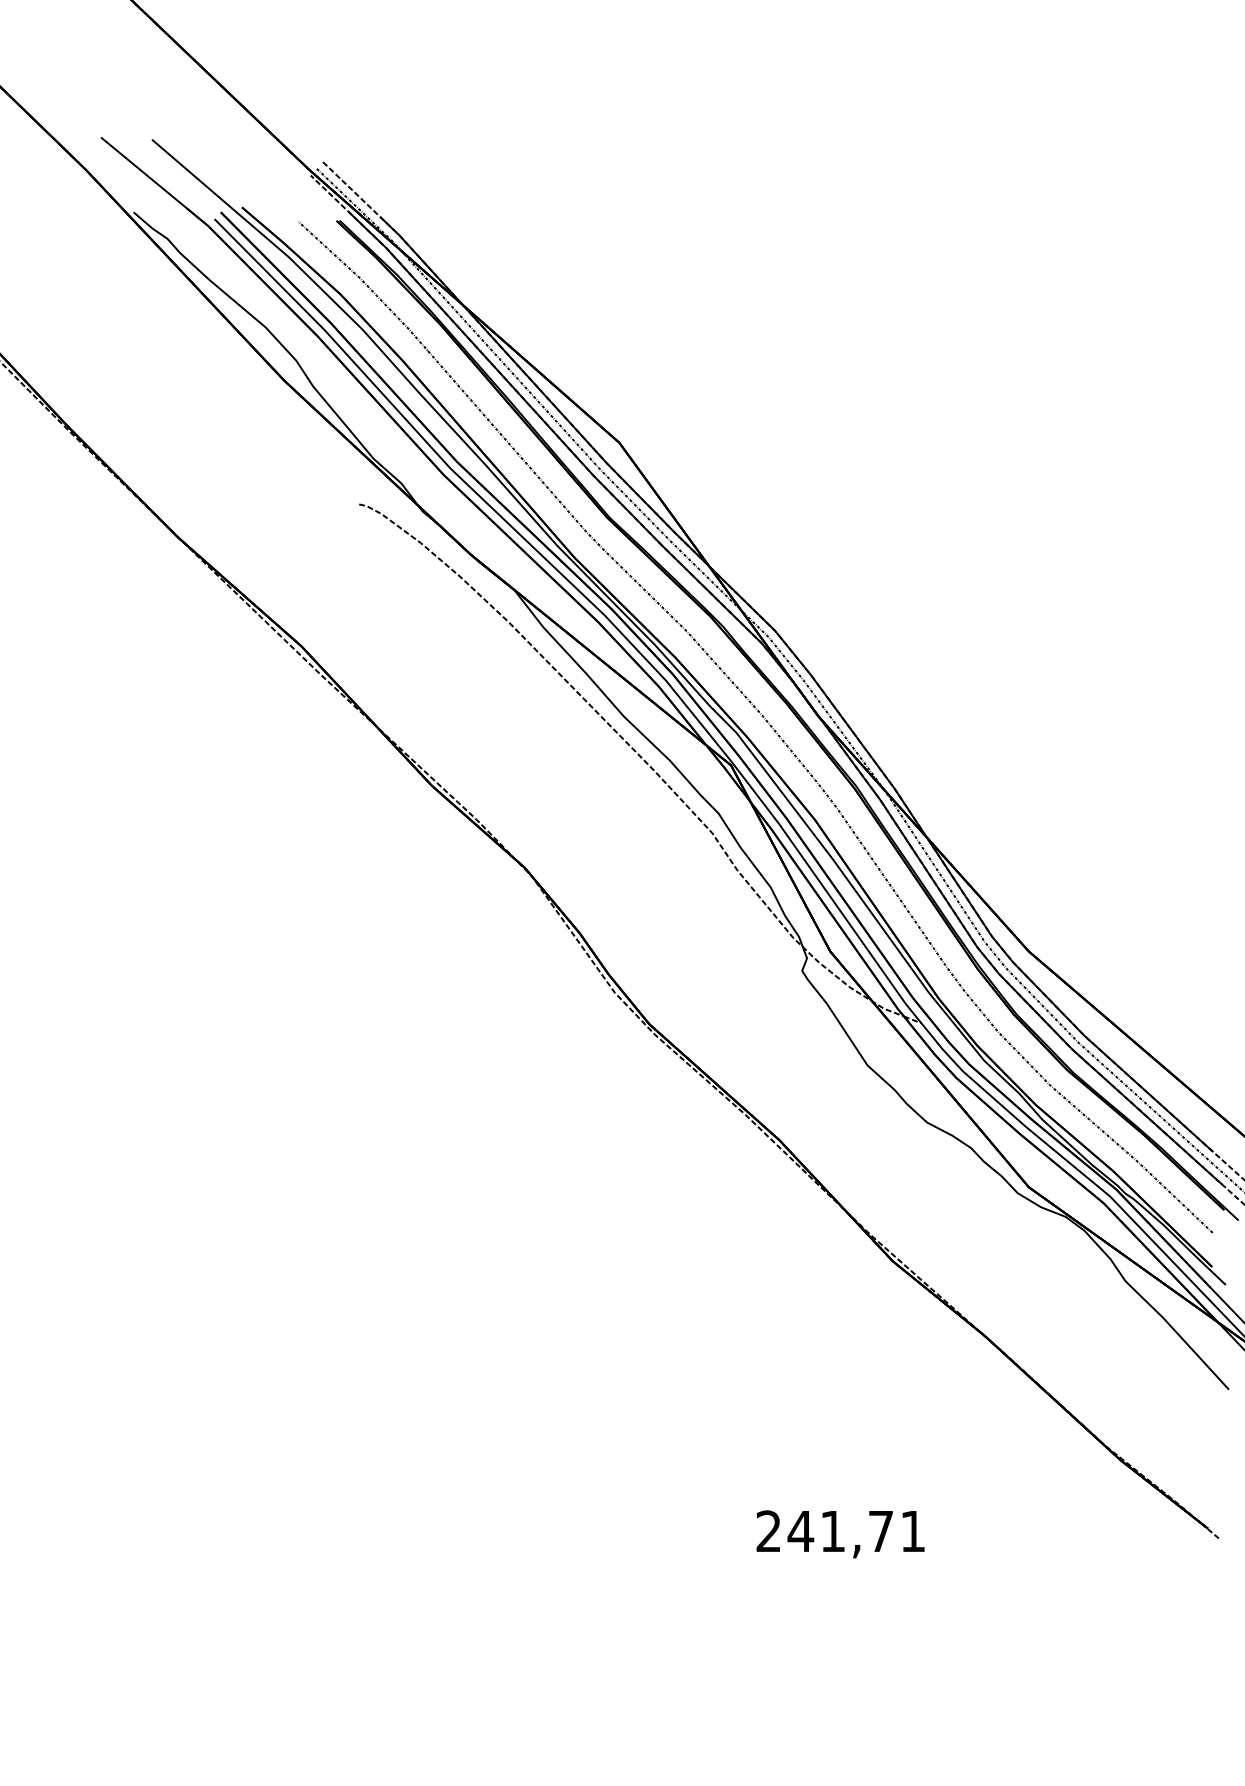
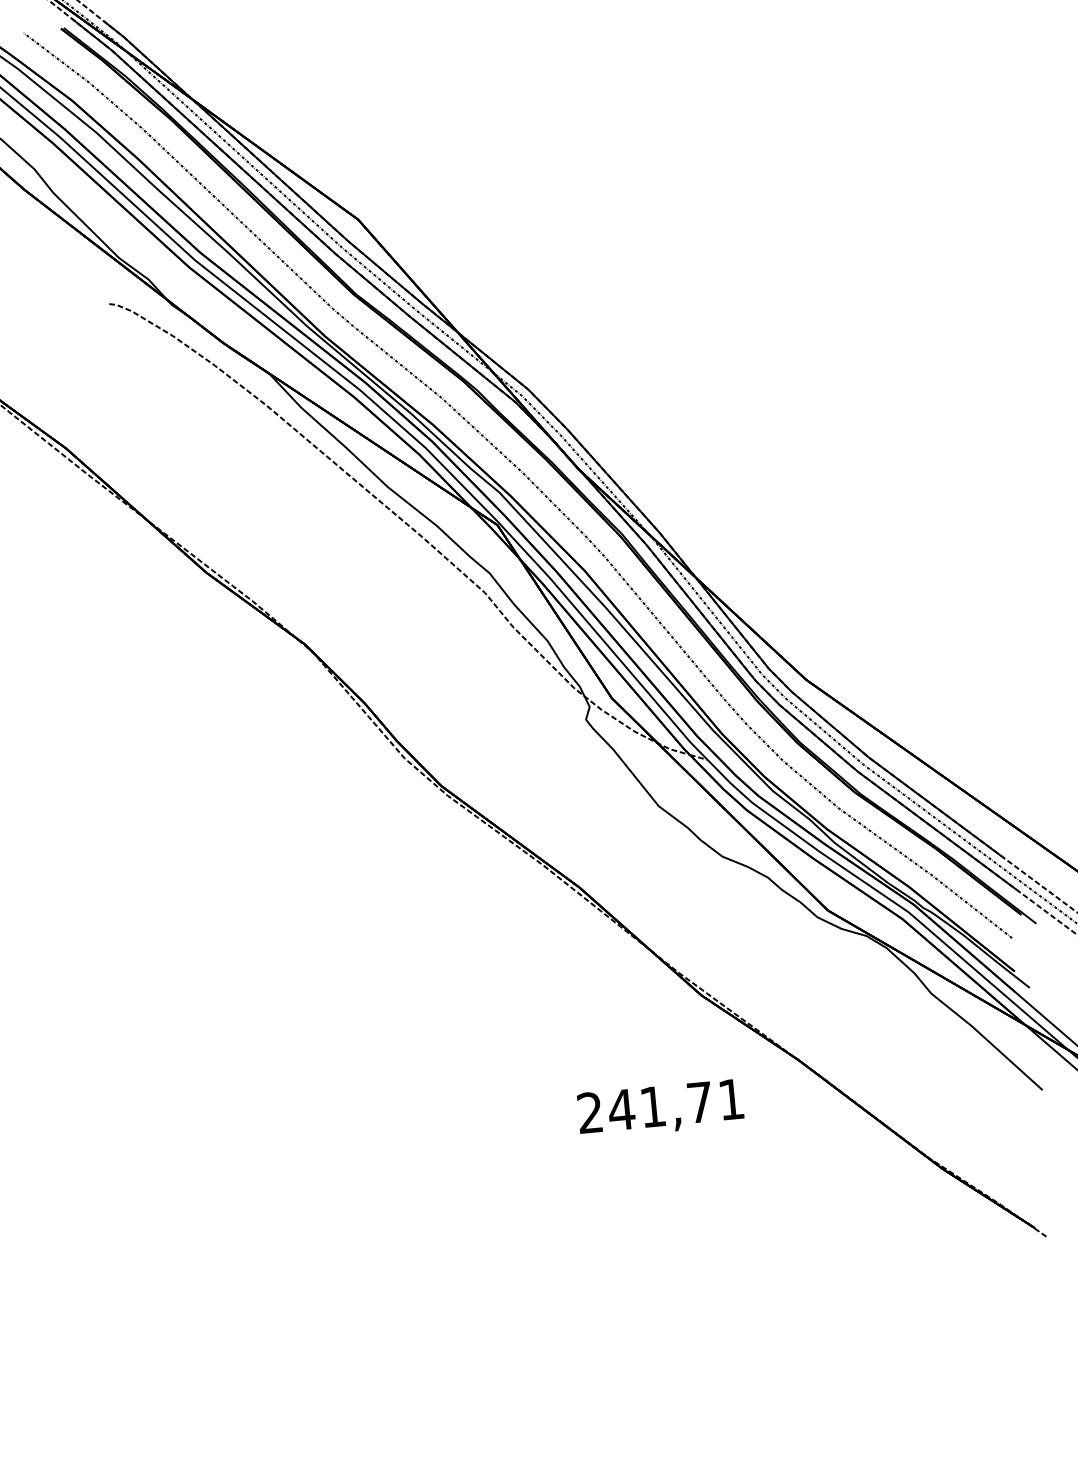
text: (840, 1534) -> (660, 1109), moved

